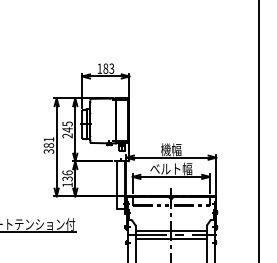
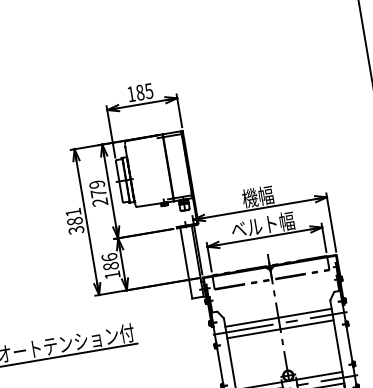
text: (111, 67) -> (148, 89), 183 -> 185
text: (67, 126) -> (97, 188), 245 -> 279
text: (67, 178) -> (110, 265), 136 -> 186

